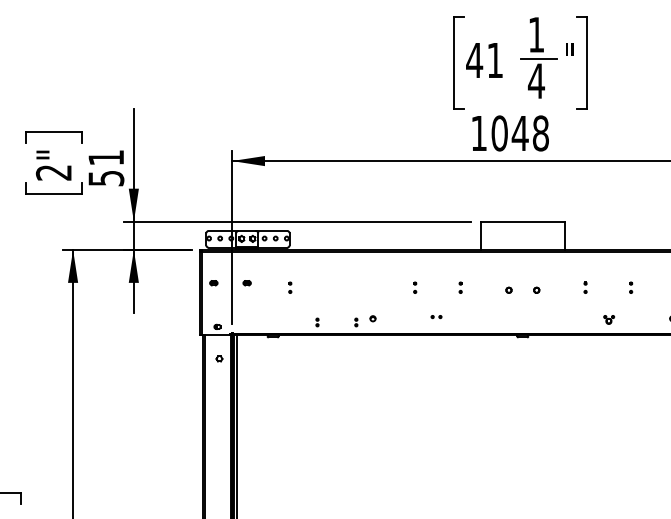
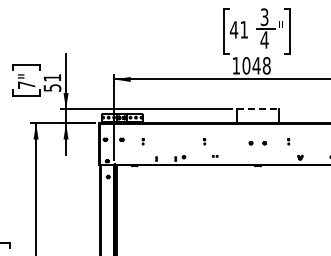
text: (536, 35) -> (264, 17), 1 -> 3
text: (53, 173) -> (26, 85), 2" -> 7"
line: (522, 221) -> (257, 109), solid -> dashed
part: (459, 286) -> (226, 141), removed
part: (629, 286) -> (310, 141), removed

